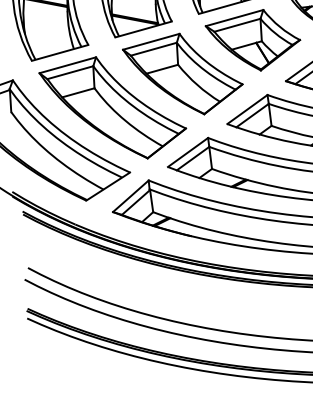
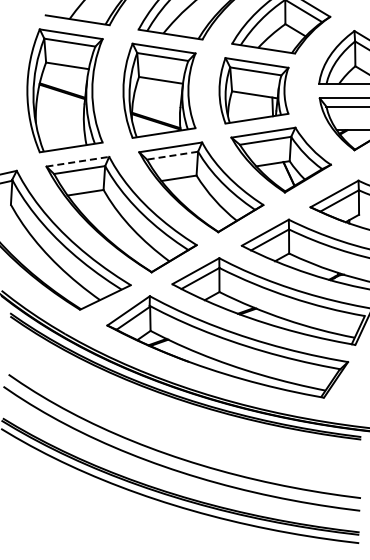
line: (153, 49) -> (172, 155), solid -> dashed
line: (67, 65) -> (77, 161), solid -> dashed

